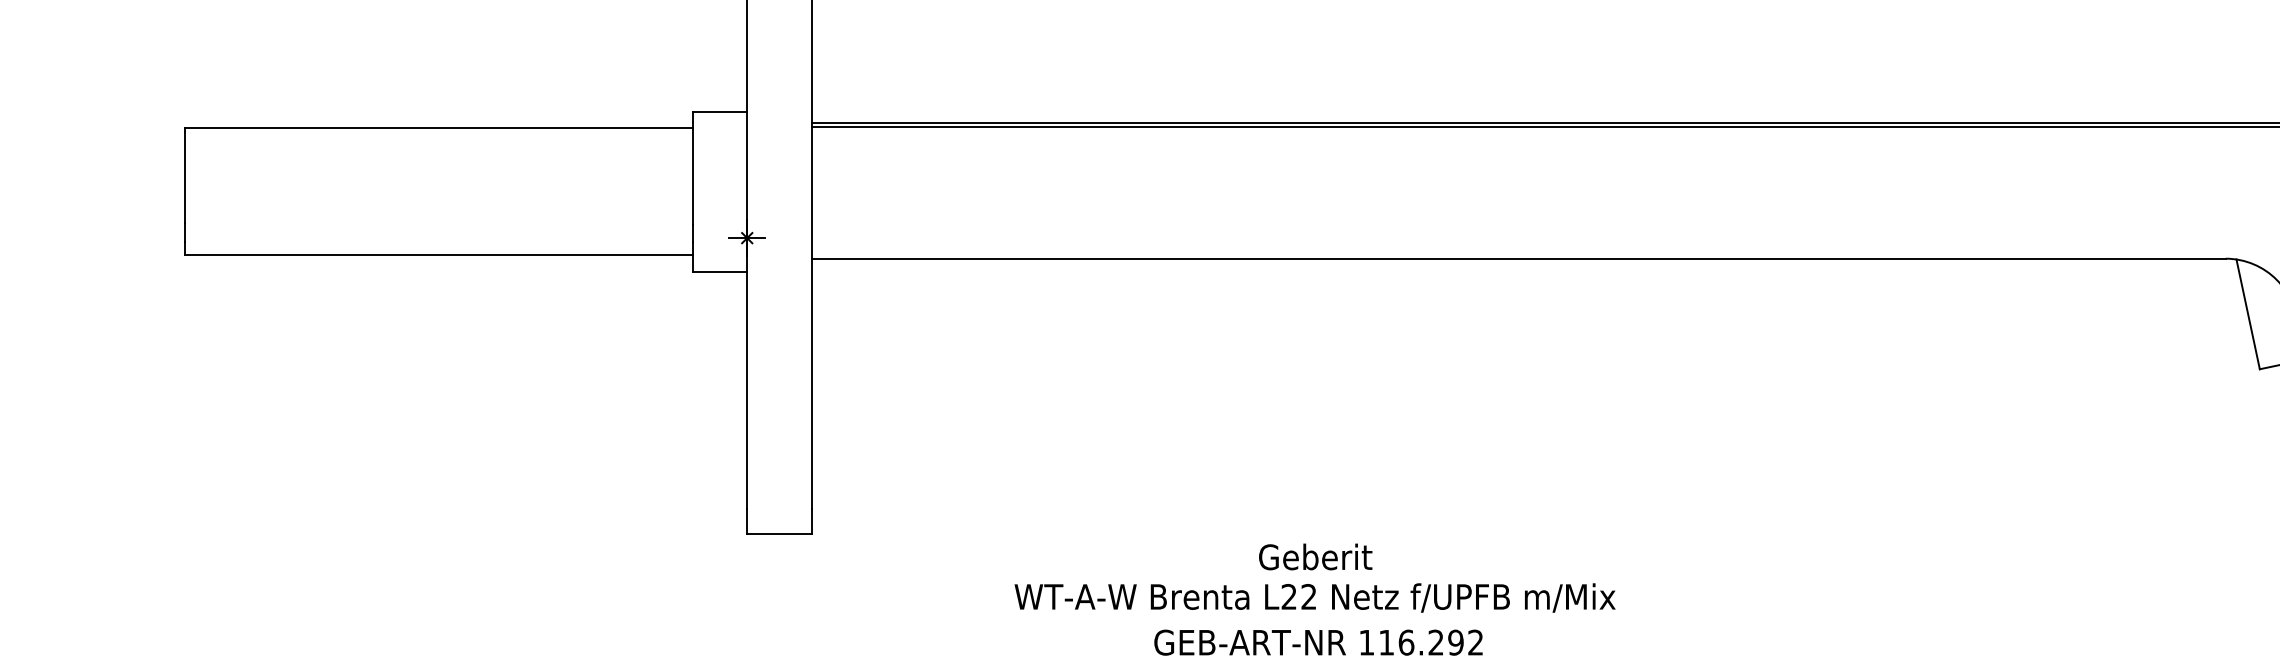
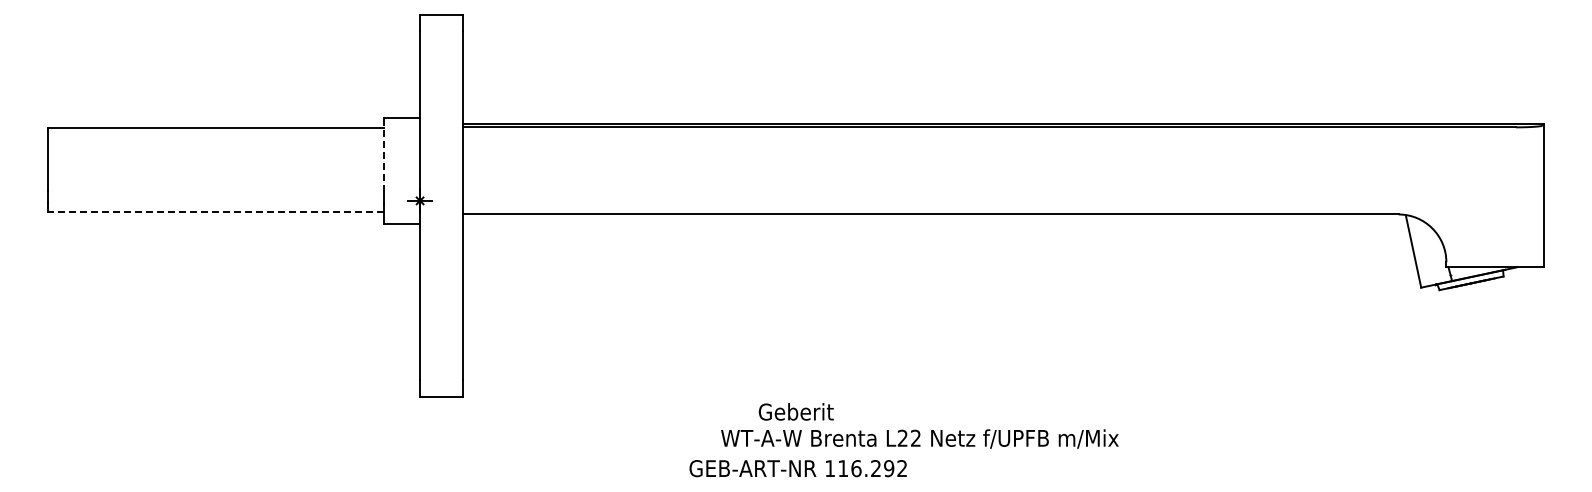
line: (693, 172) -> (384, 157), solid -> dashed
line: (438, 255) -> (215, 212), solid -> dashed
text: (1314, 597) -> (919, 438), moved

